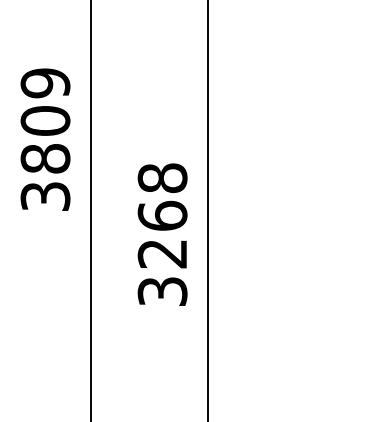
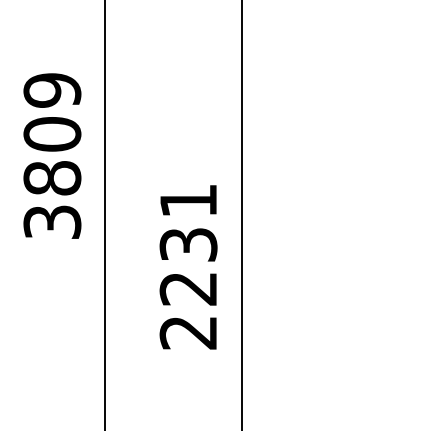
text: (162, 234) -> (188, 266), 3268 -> 2231

